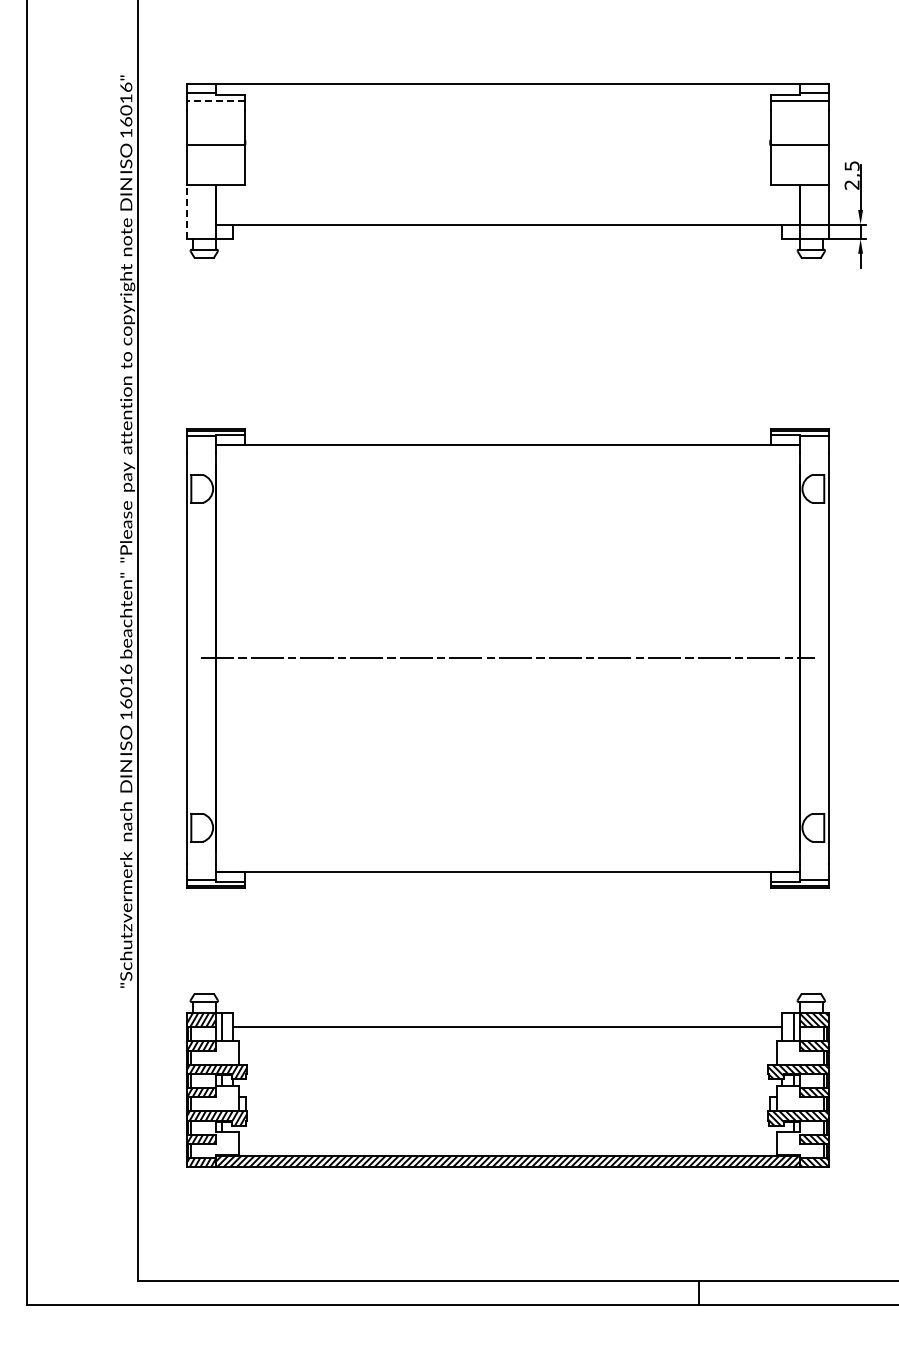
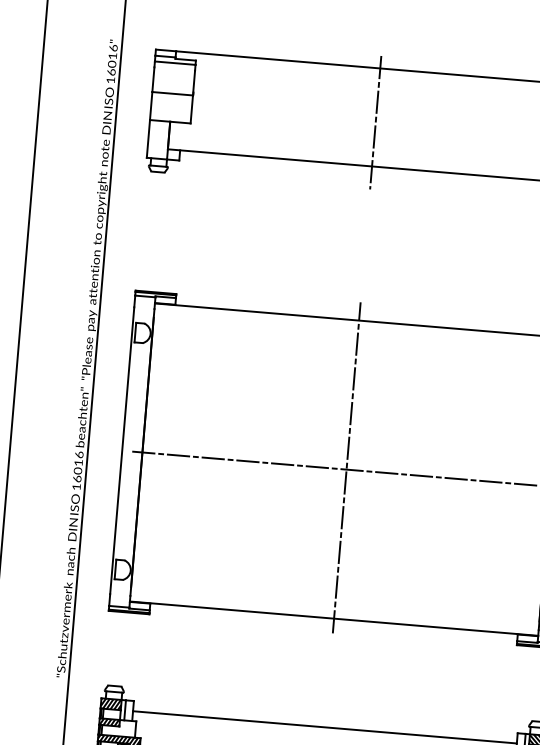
line: (215, 101) -> (175, 63), dashed -> solid
line: (507, 161) -> (375, 122), added
line: (186, 211) -> (148, 138), dashed -> solid
line: (507, 655) -> (346, 467), added

